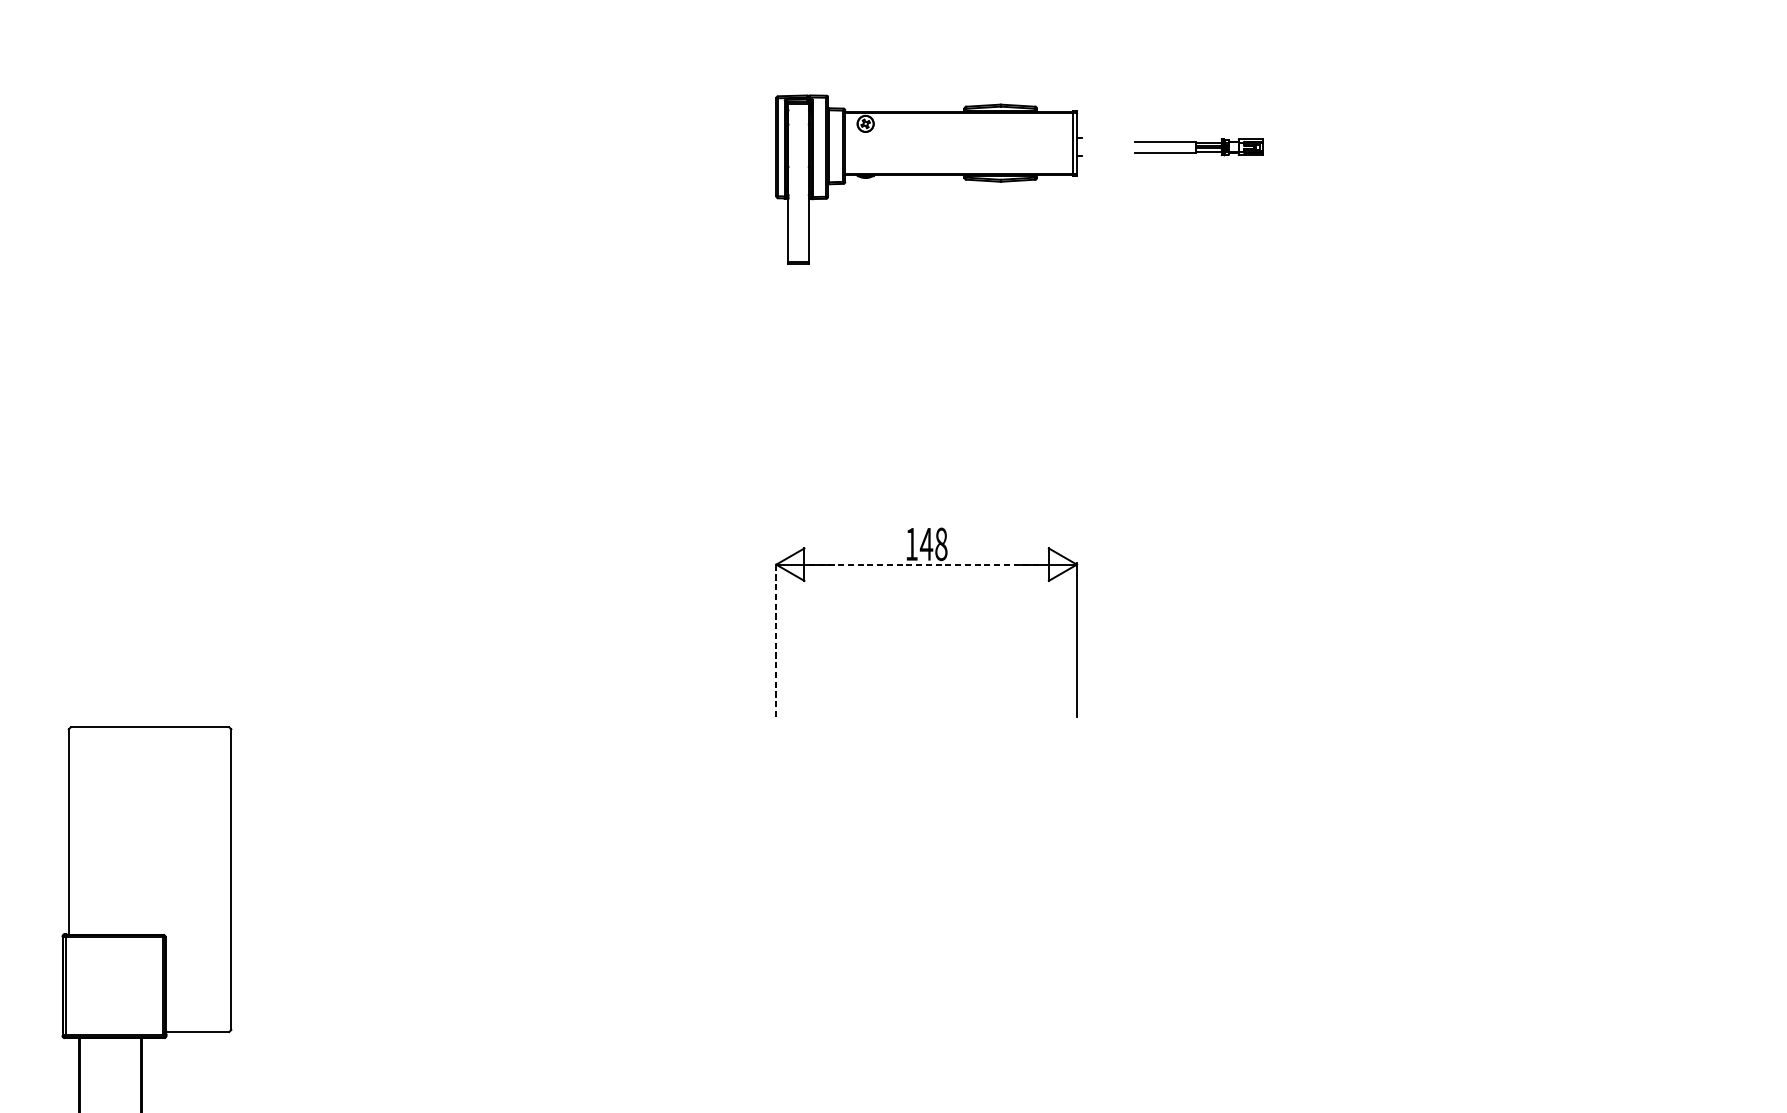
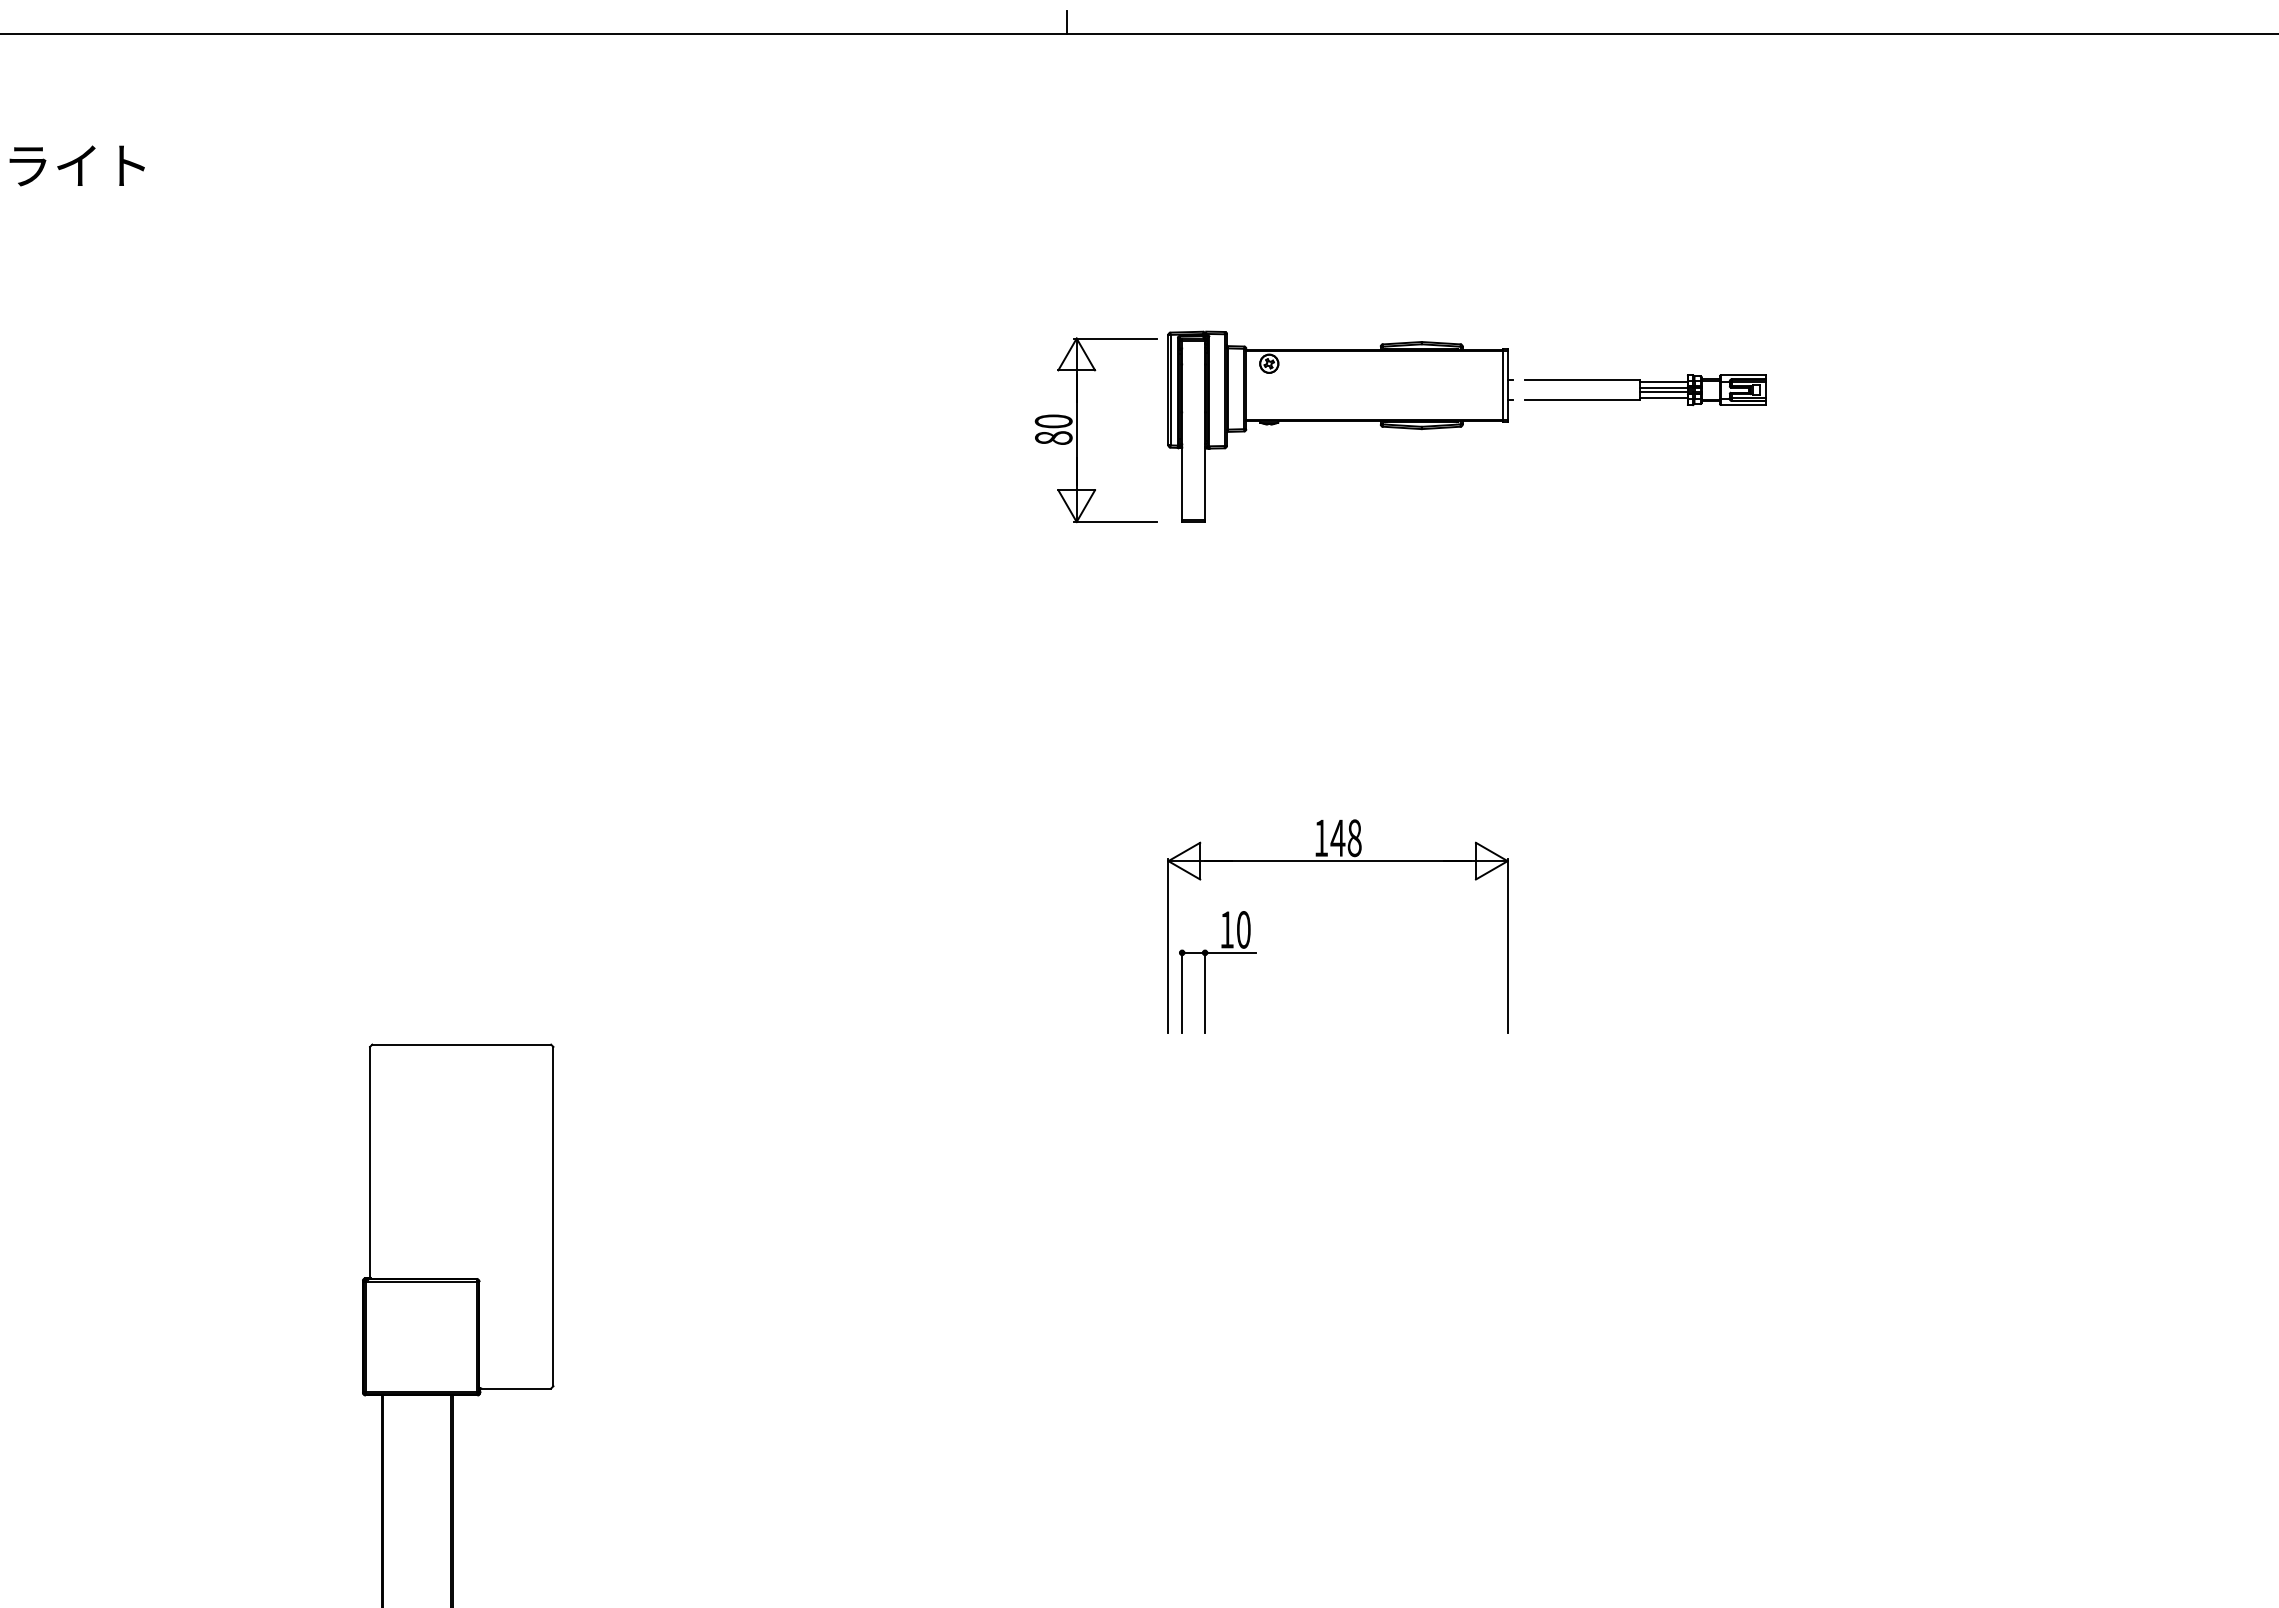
part: (1199, 147) -> (1645, 390), size x1.67
part: (695, 183) -> (1077, 430), added
line: (927, 564) -> (1338, 861), dashed -> solid
line: (776, 639) -> (1168, 945), dashed -> solid
part: (809, 663) -> (1205, 972), added

